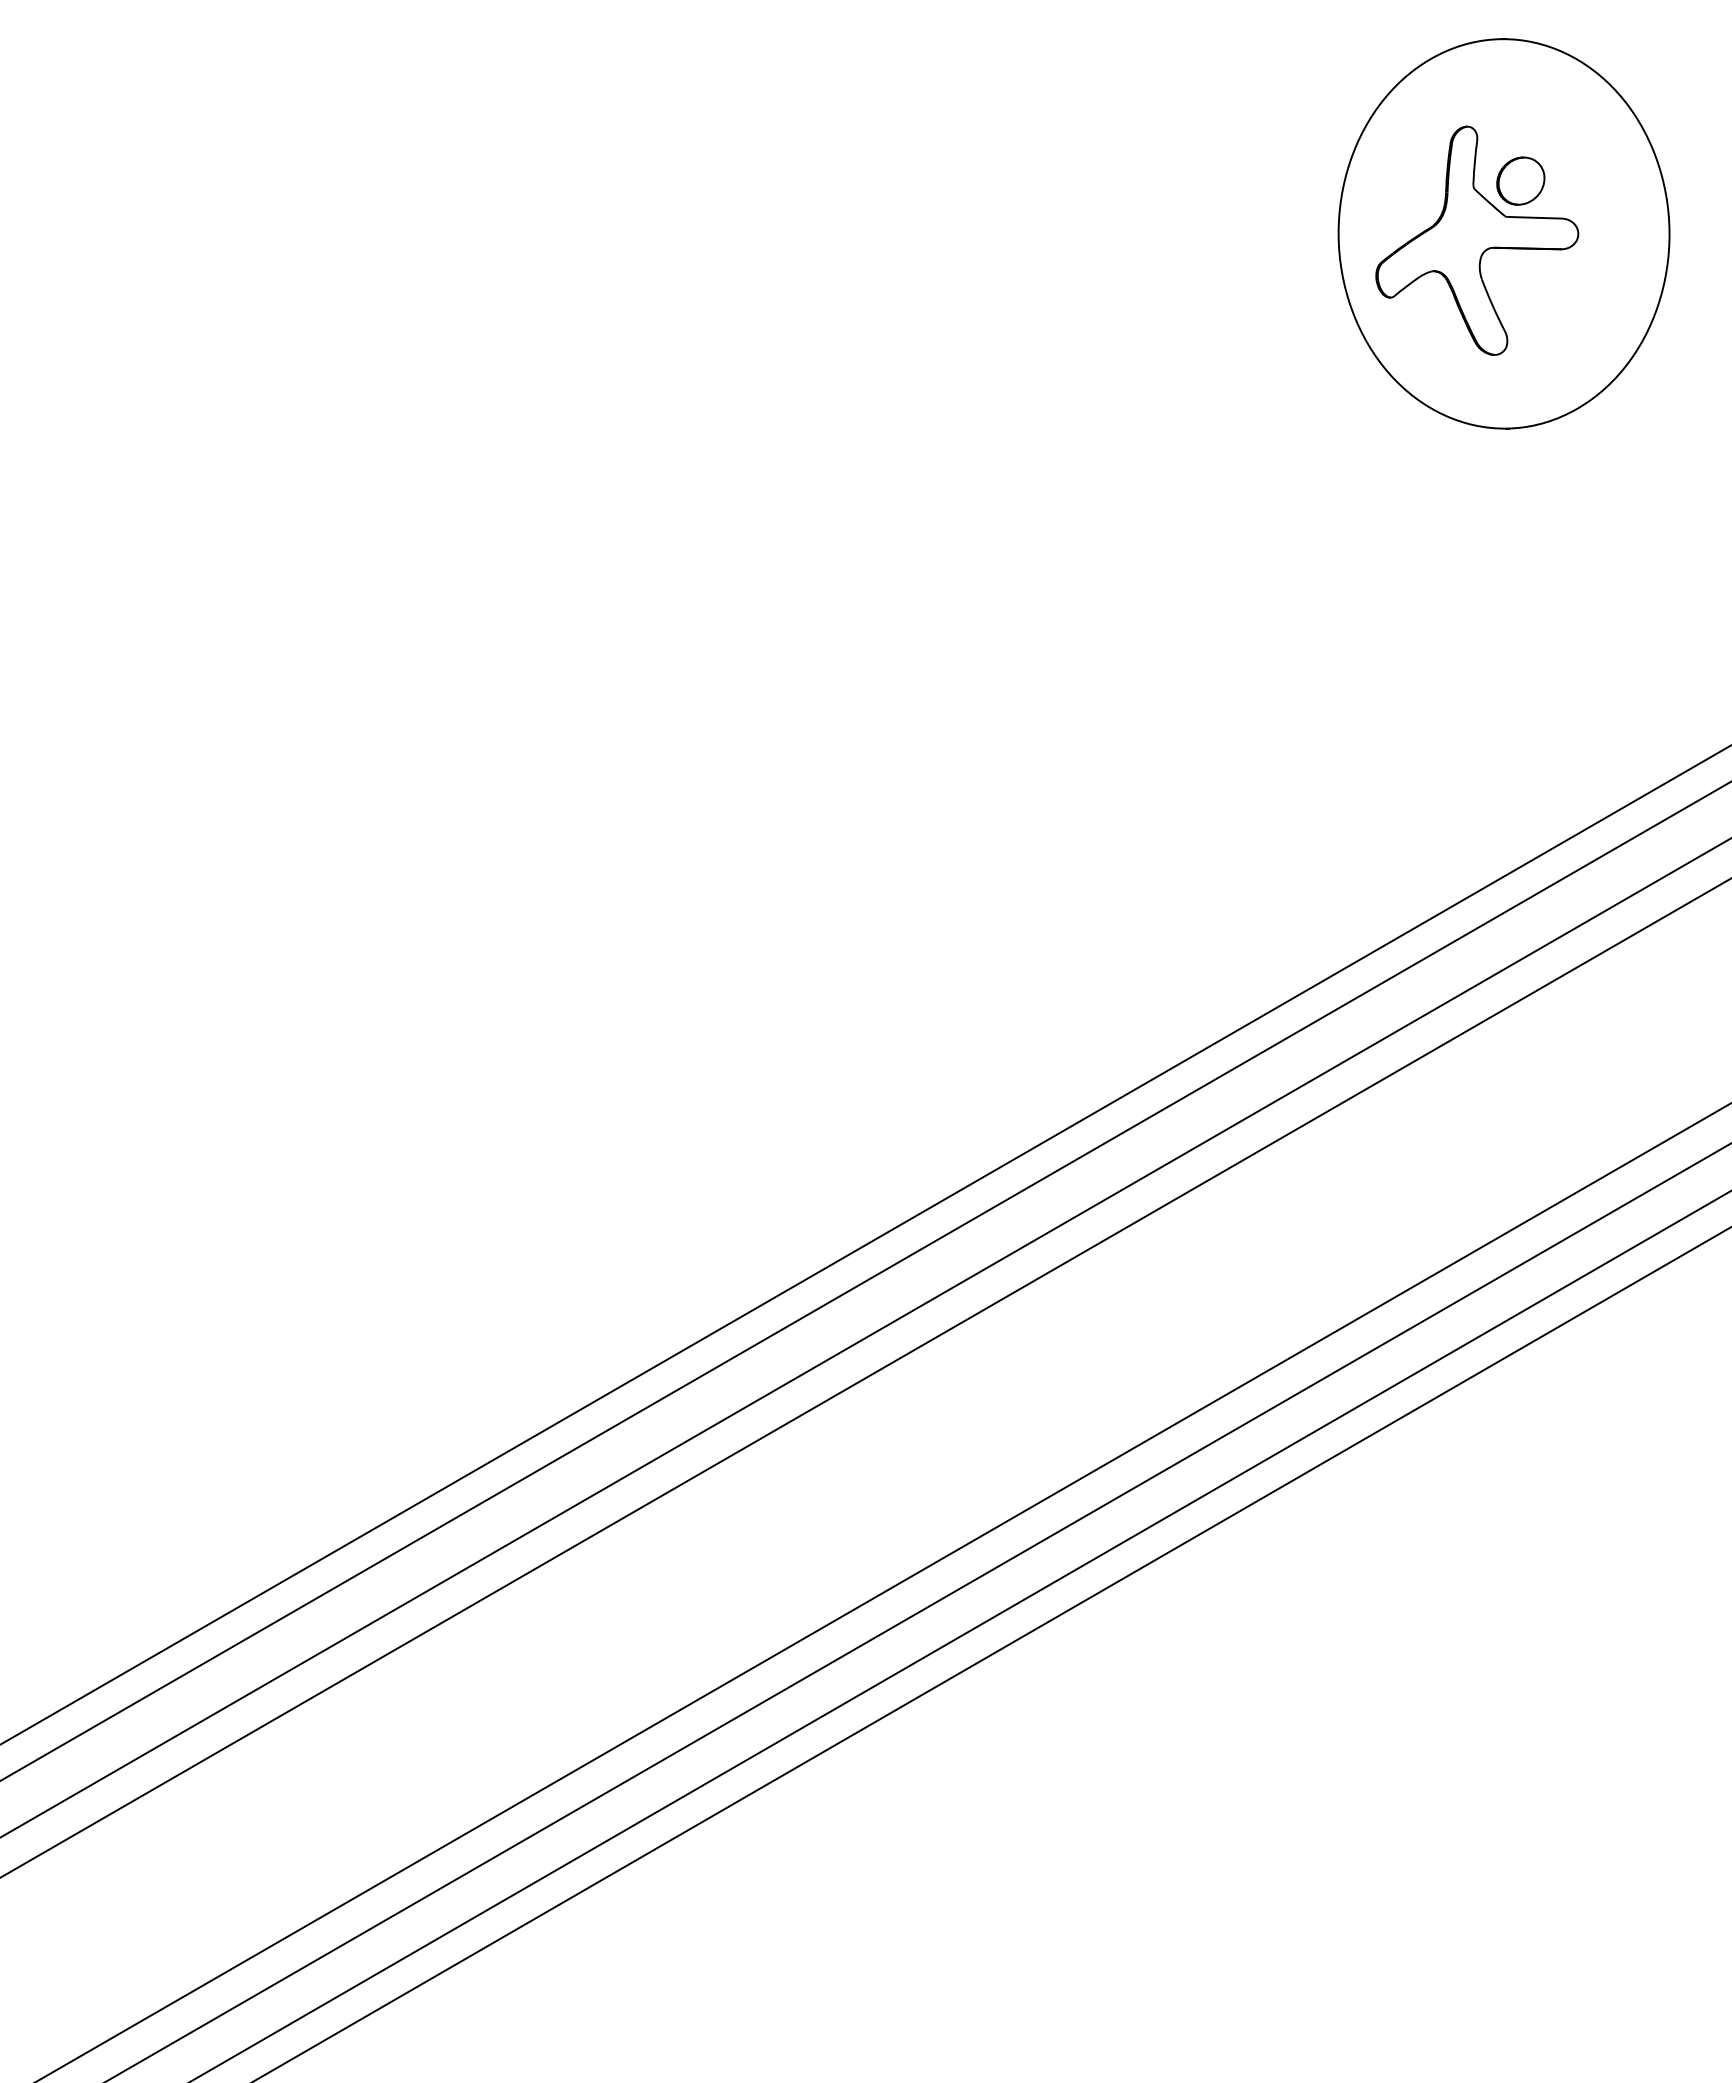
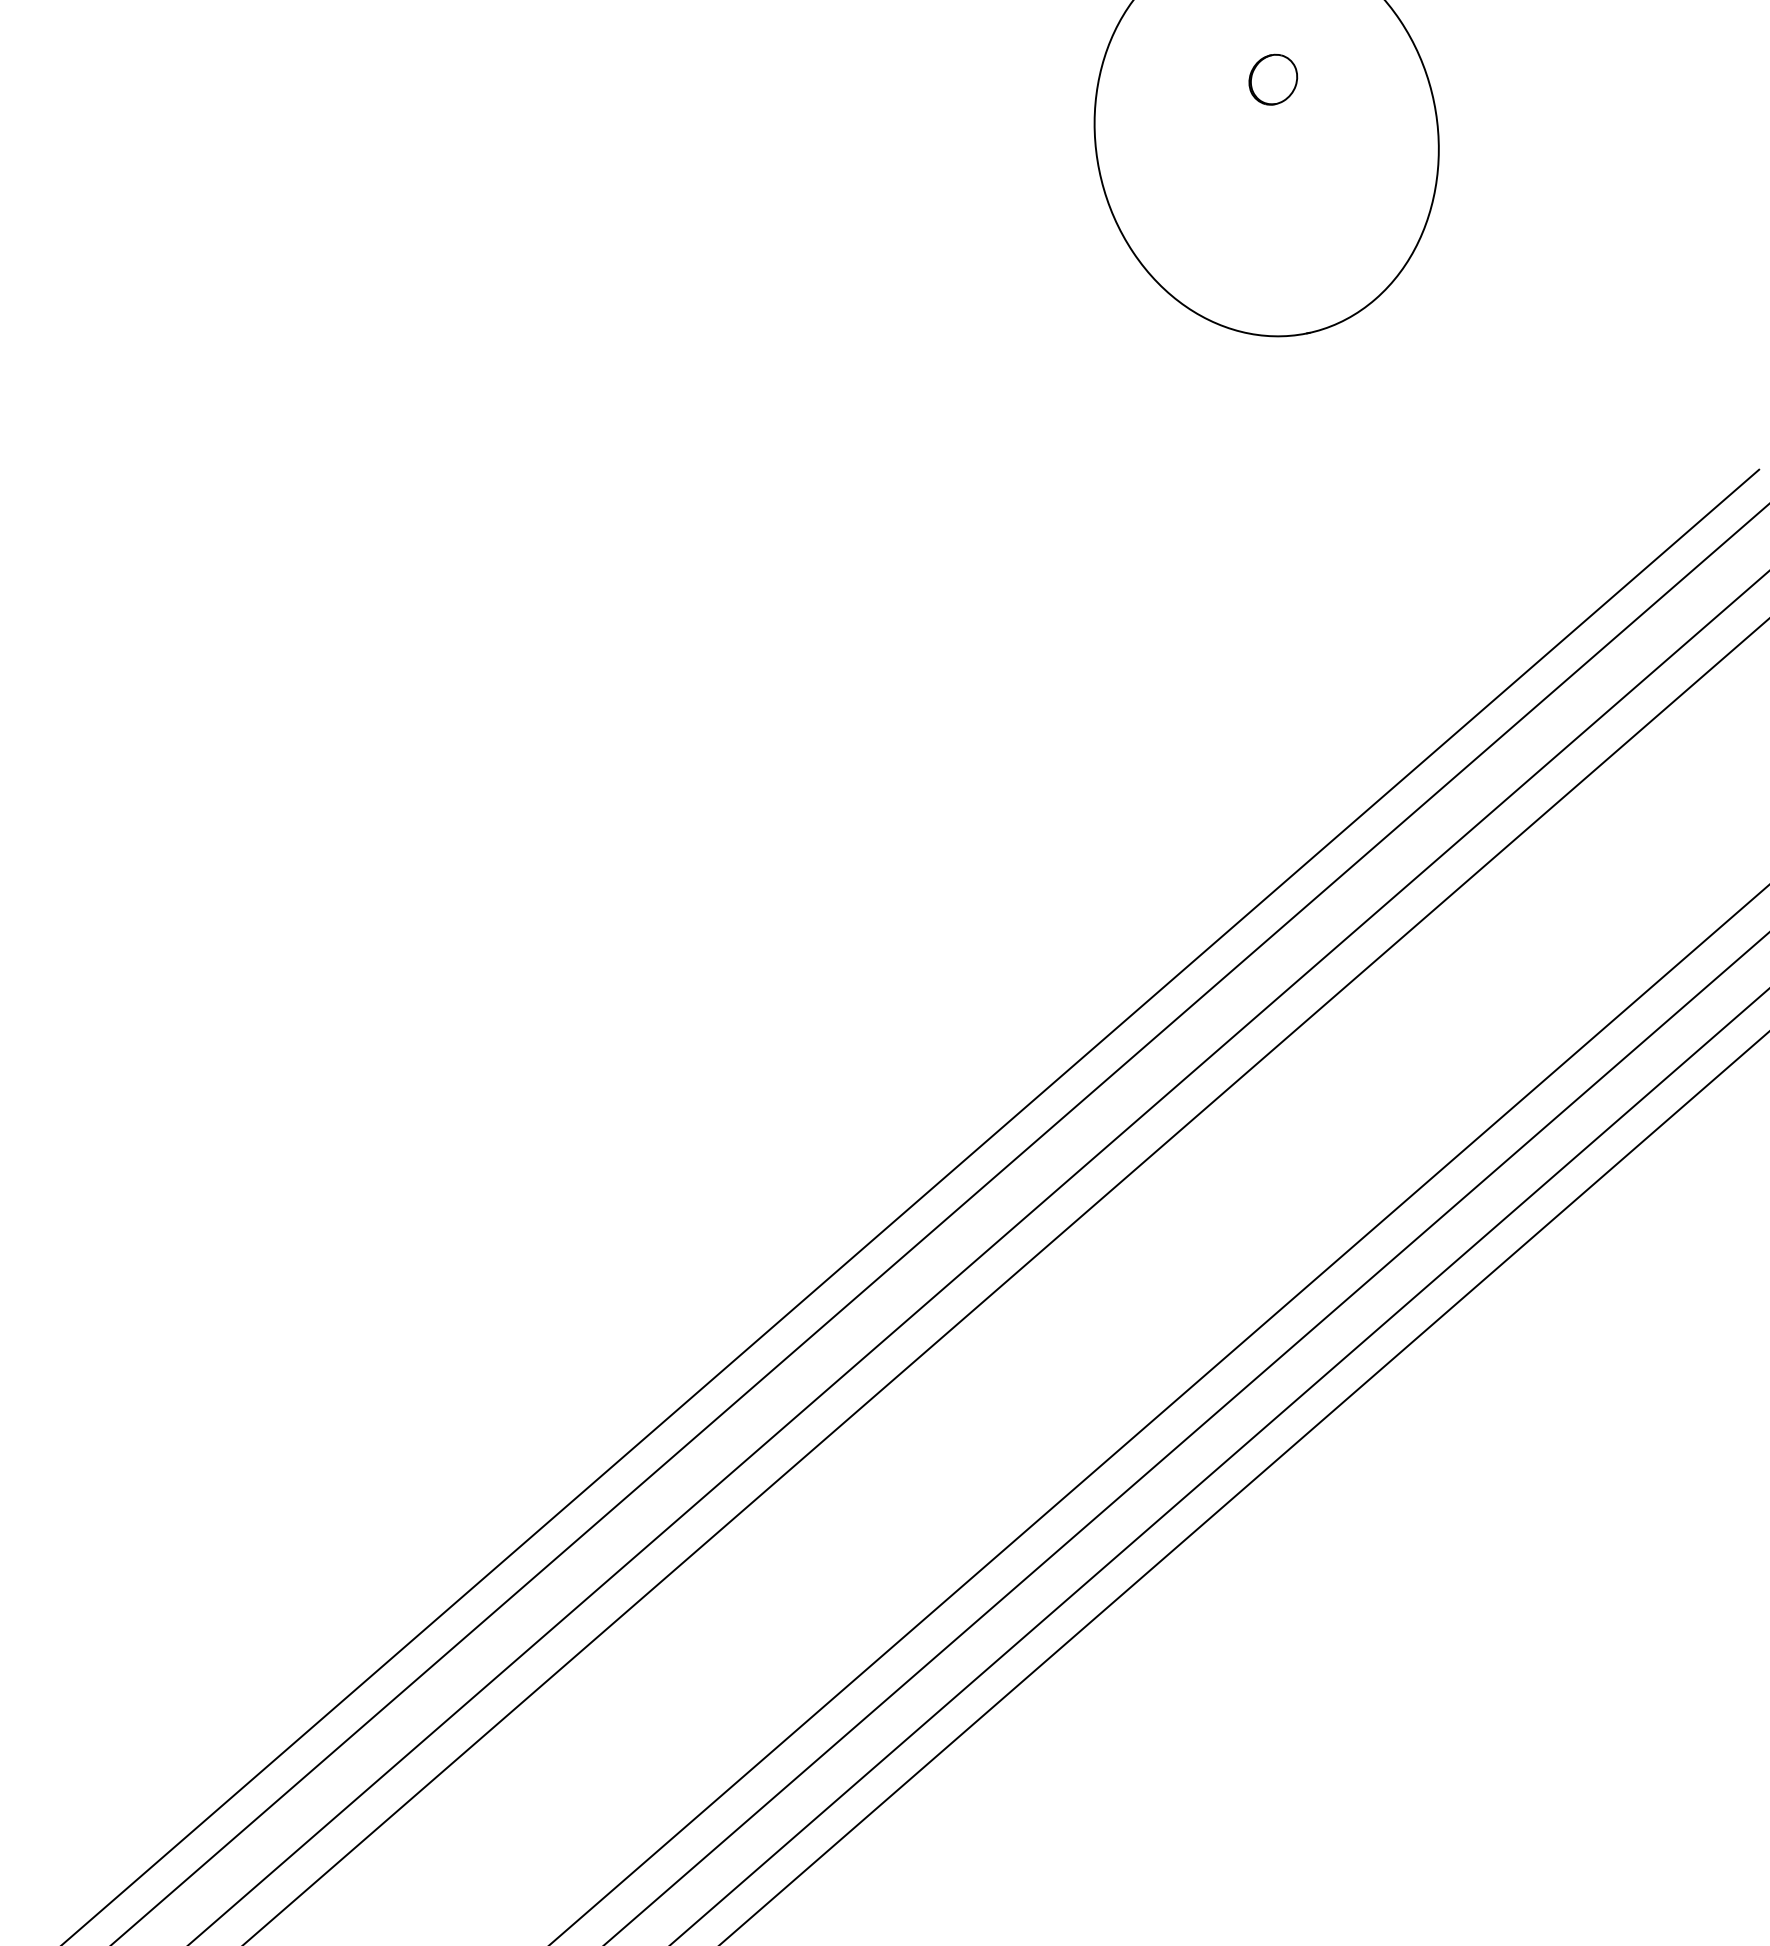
part: (1477, 240) -> (1241, 148), removed

